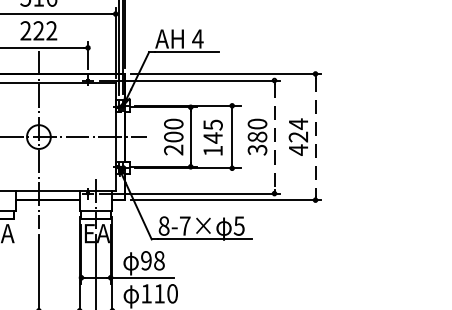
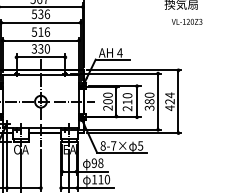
text: (37, 30) -> (40, 48), 222 -> 330
line: (315, 136) -> (178, 101), dashed -> solid
text: (212, 138) -> (127, 102), 145 -> 210
line: (275, 138) -> (158, 102), dashed -> solid

